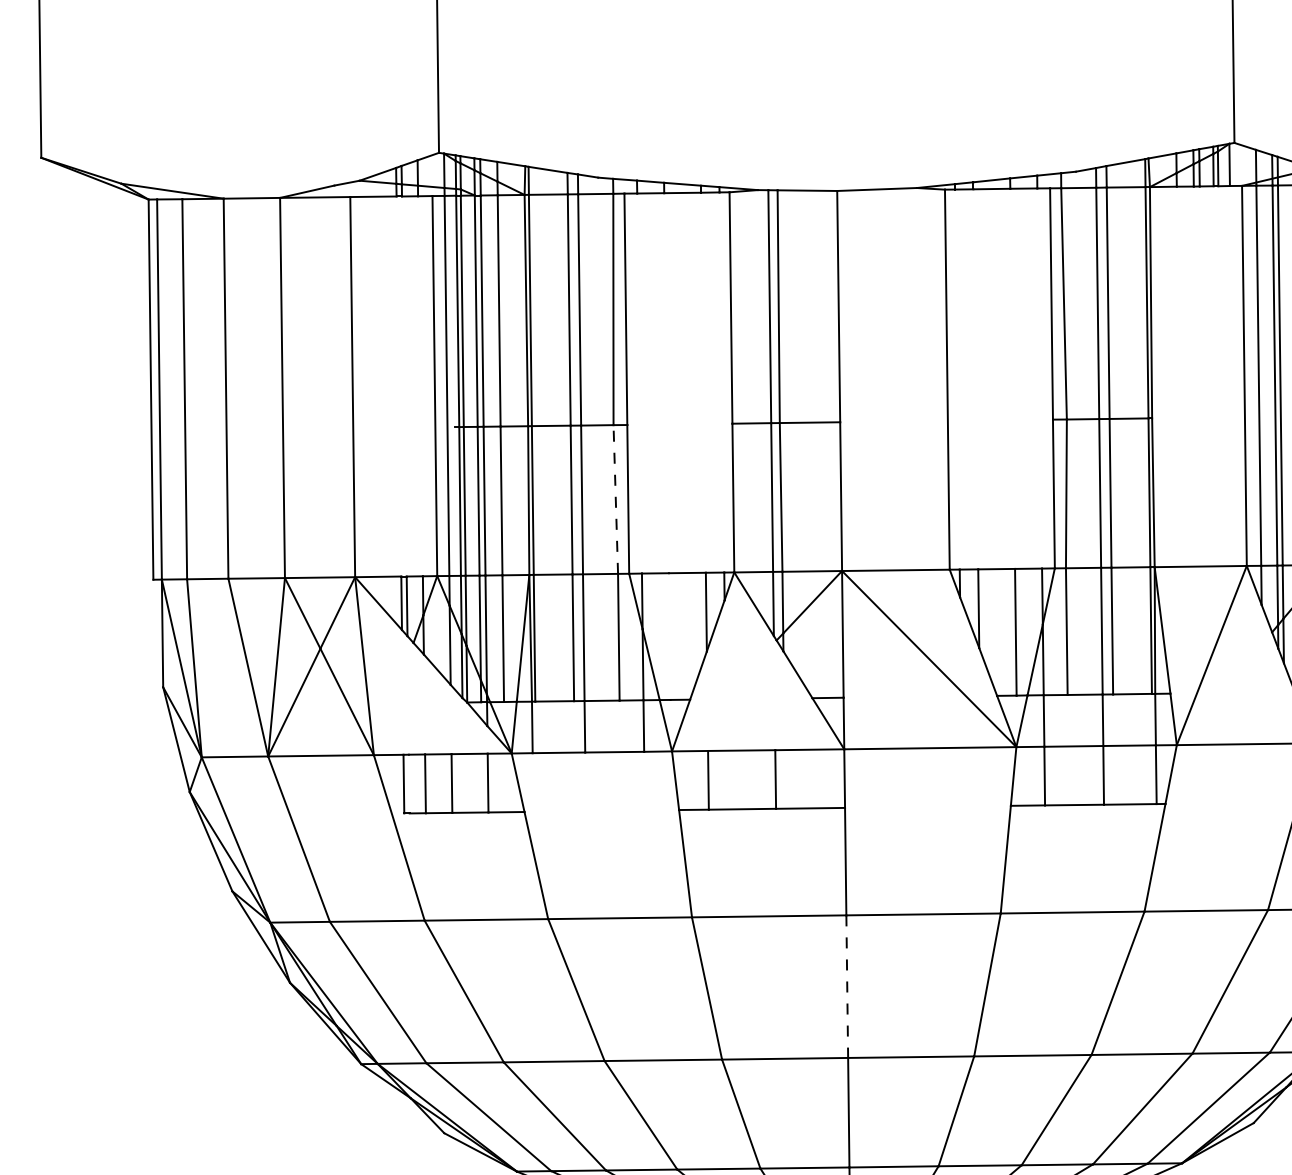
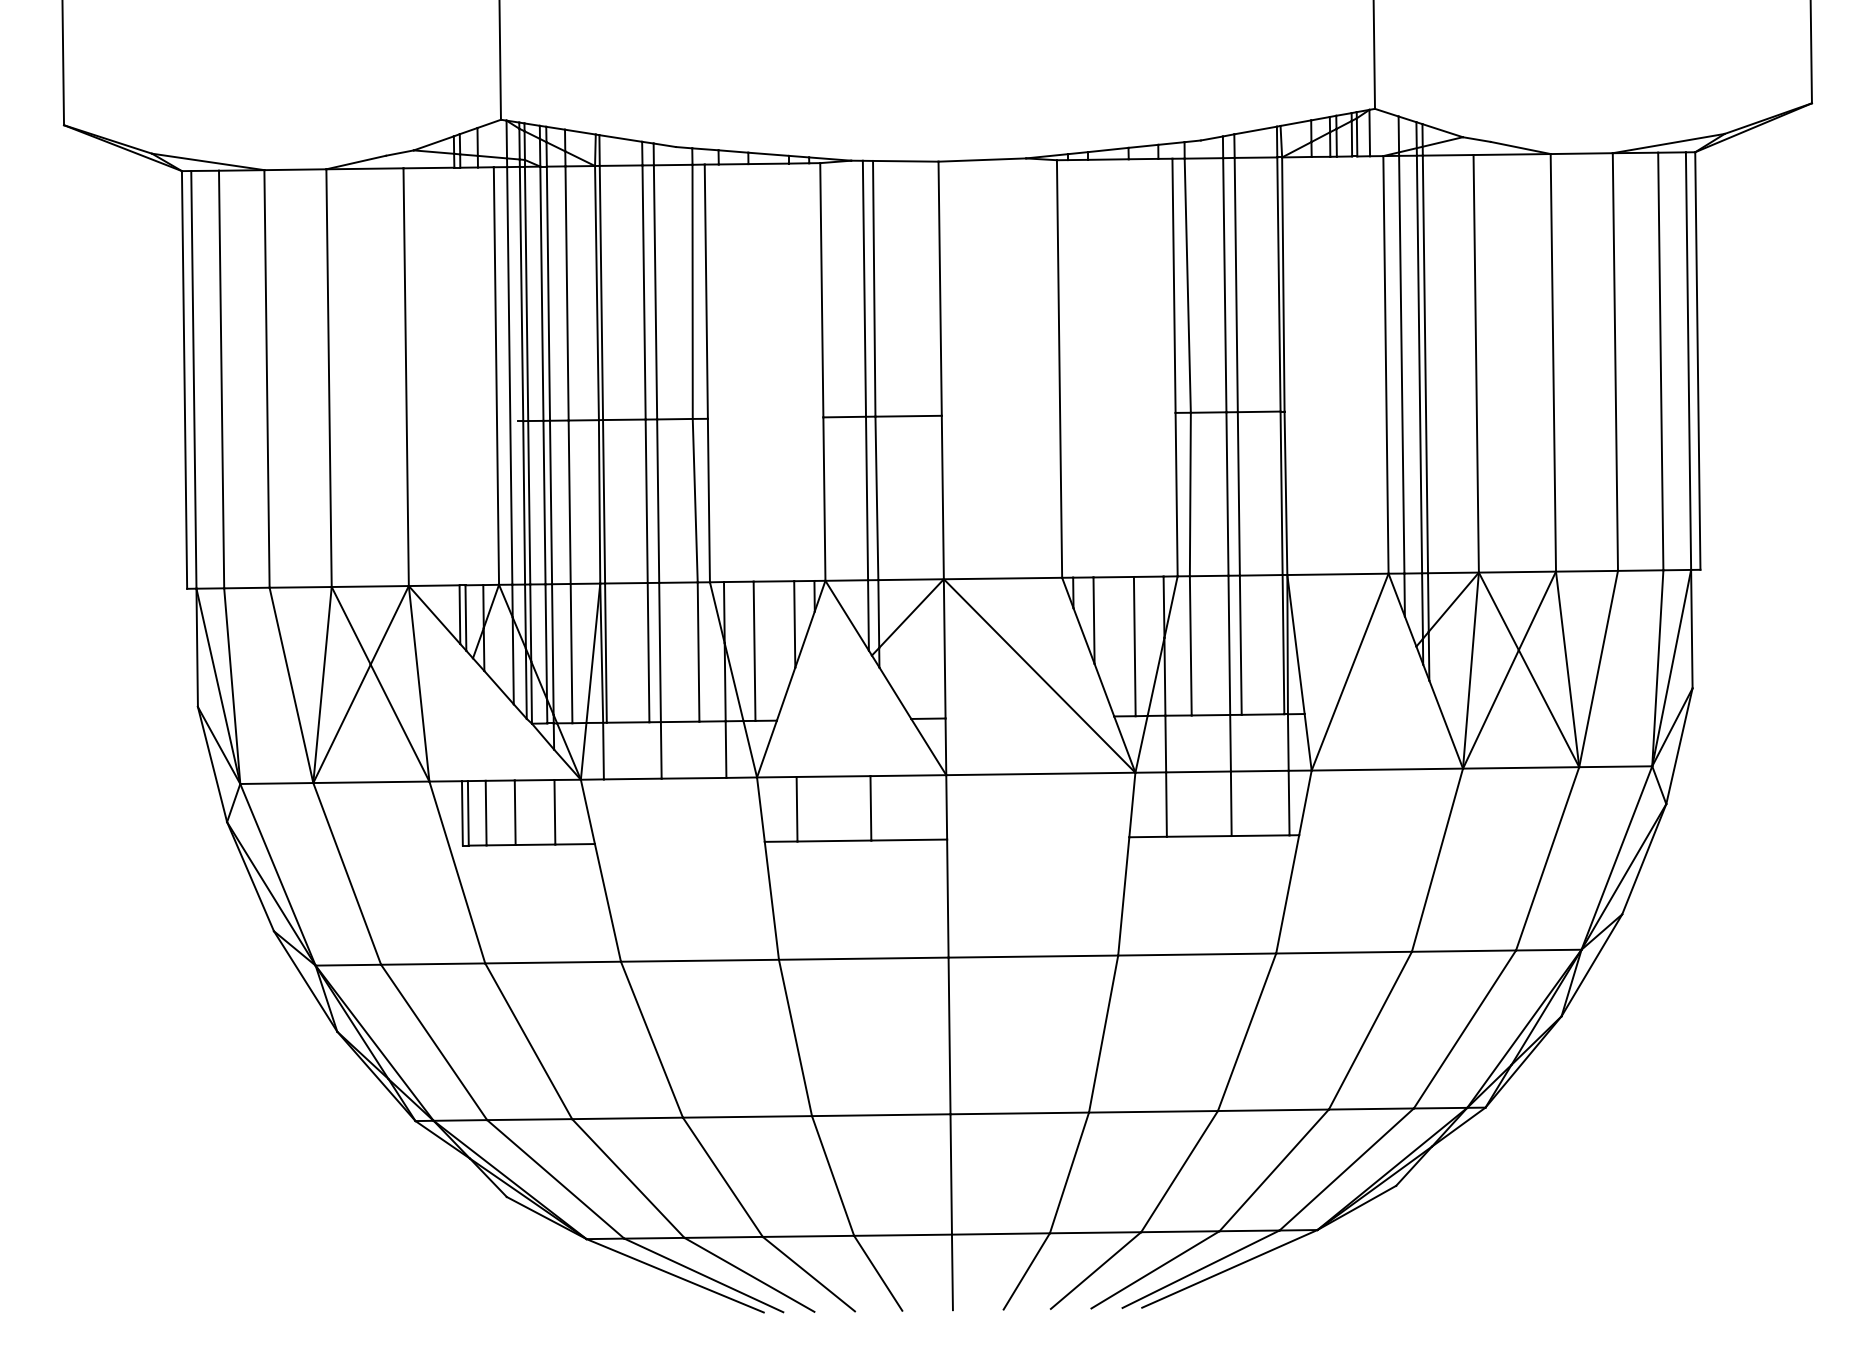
line: (616, 499) -> (695, 500), dashed -> solid
line: (669, 635) -> (754, 650), added
line: (408, 784) -> (467, 813), added
line: (847, 987) -> (949, 1036), dashed -> solid

